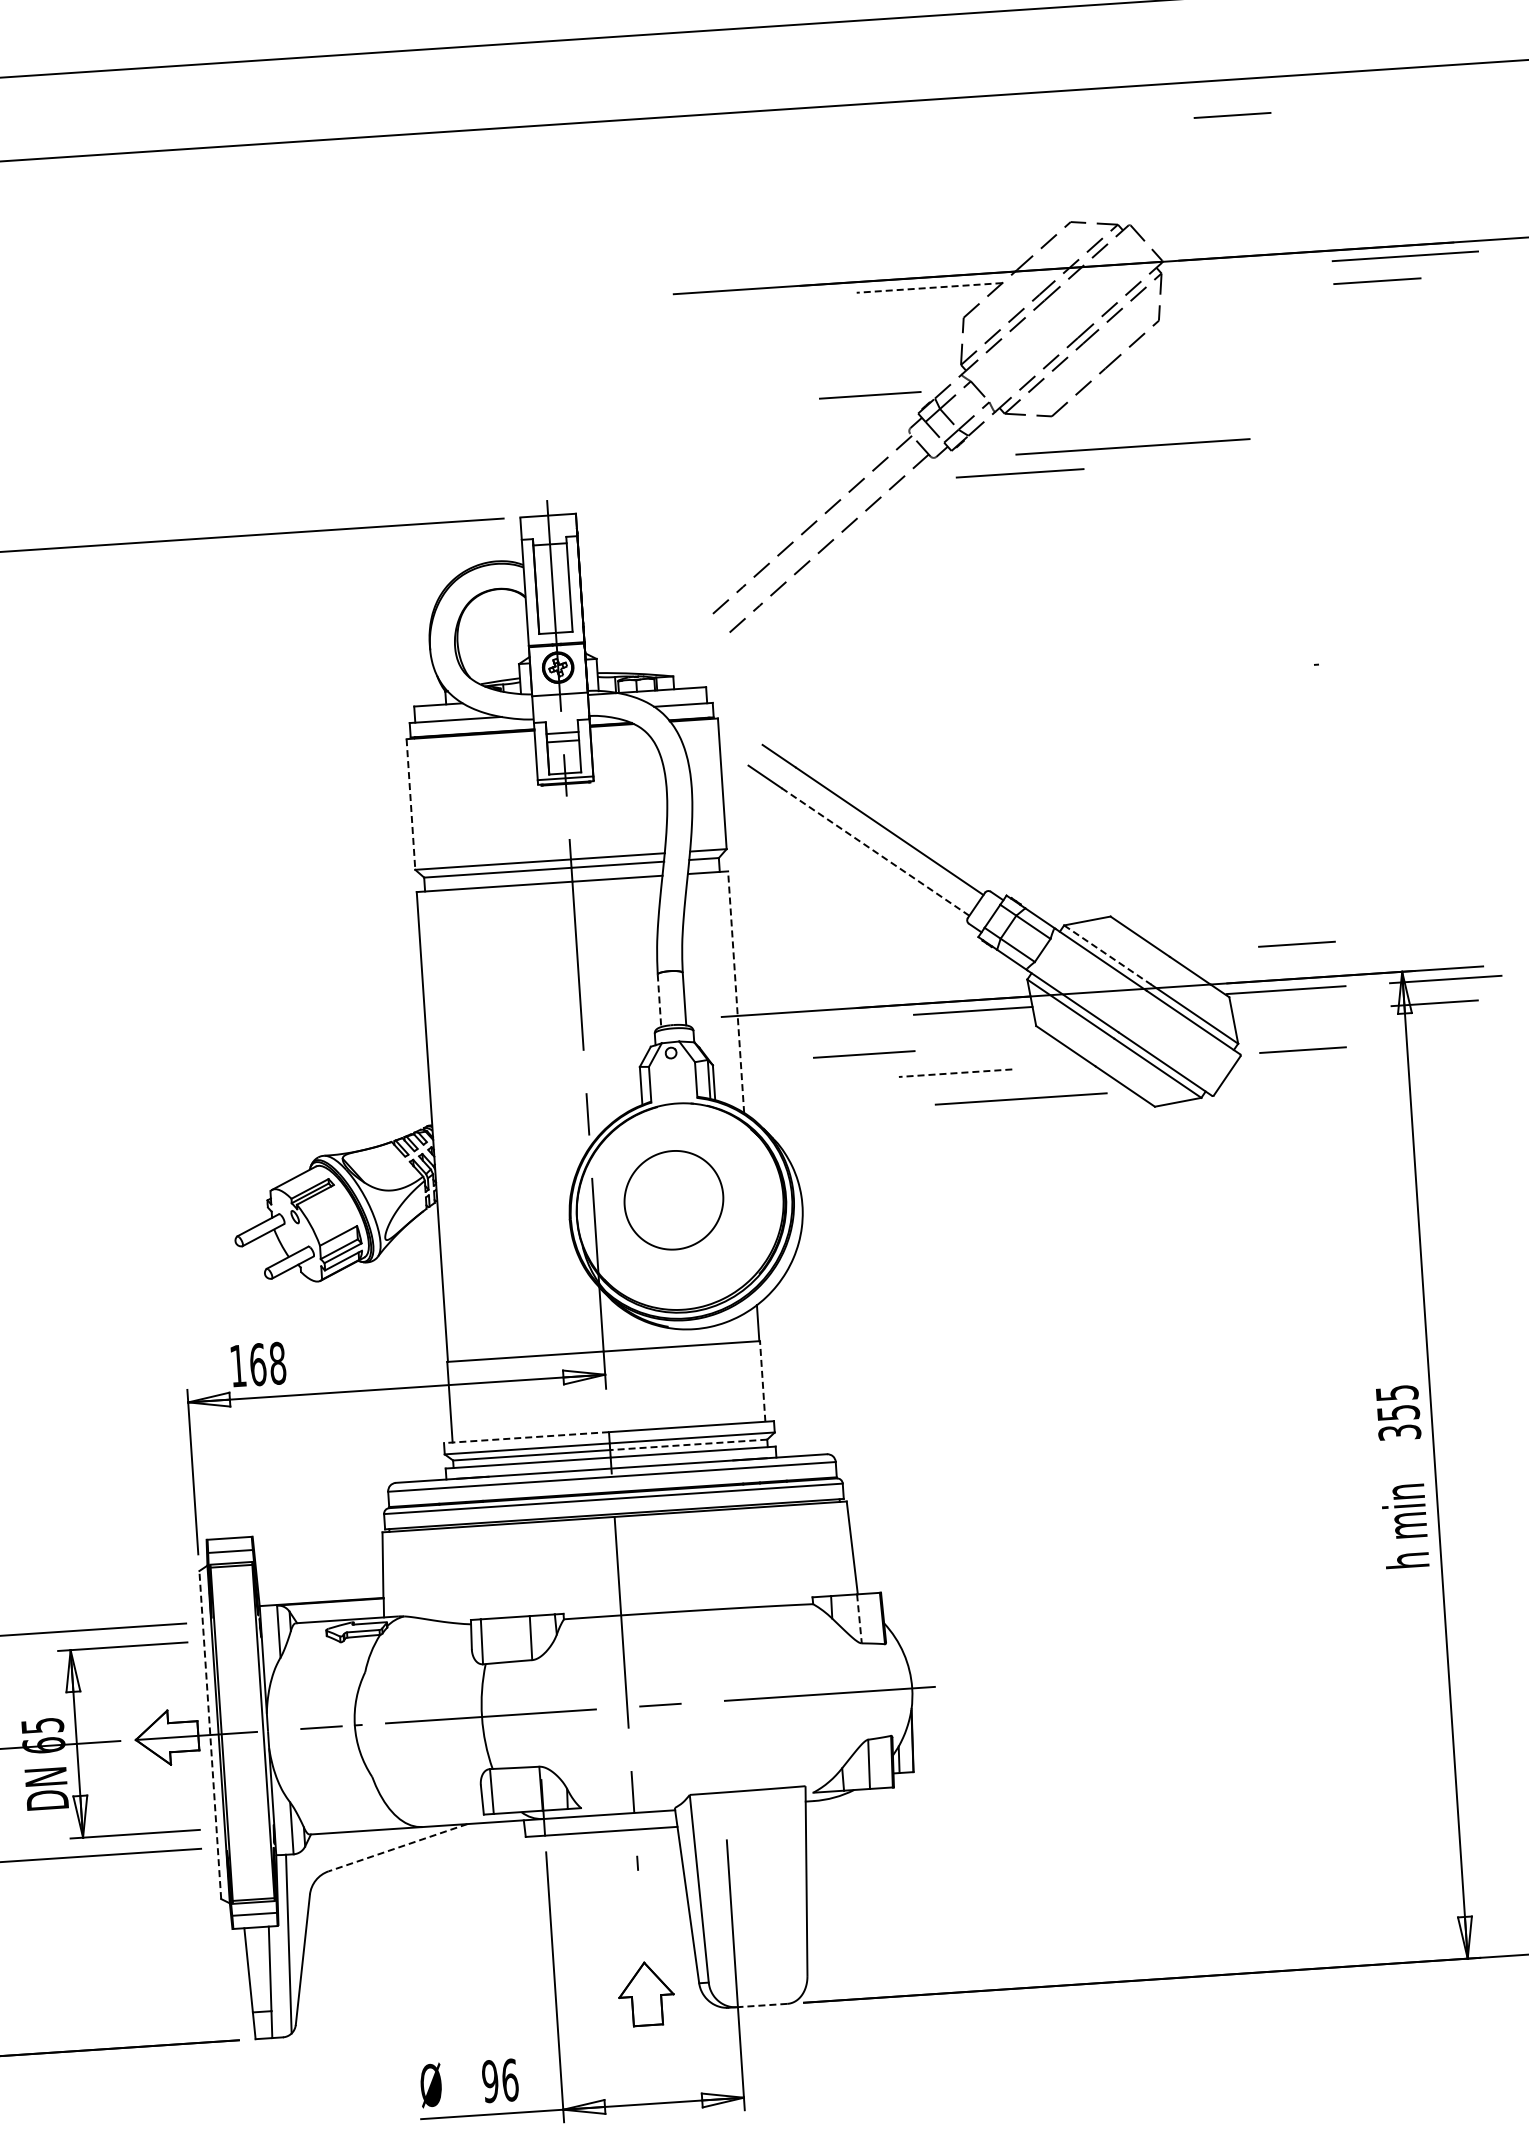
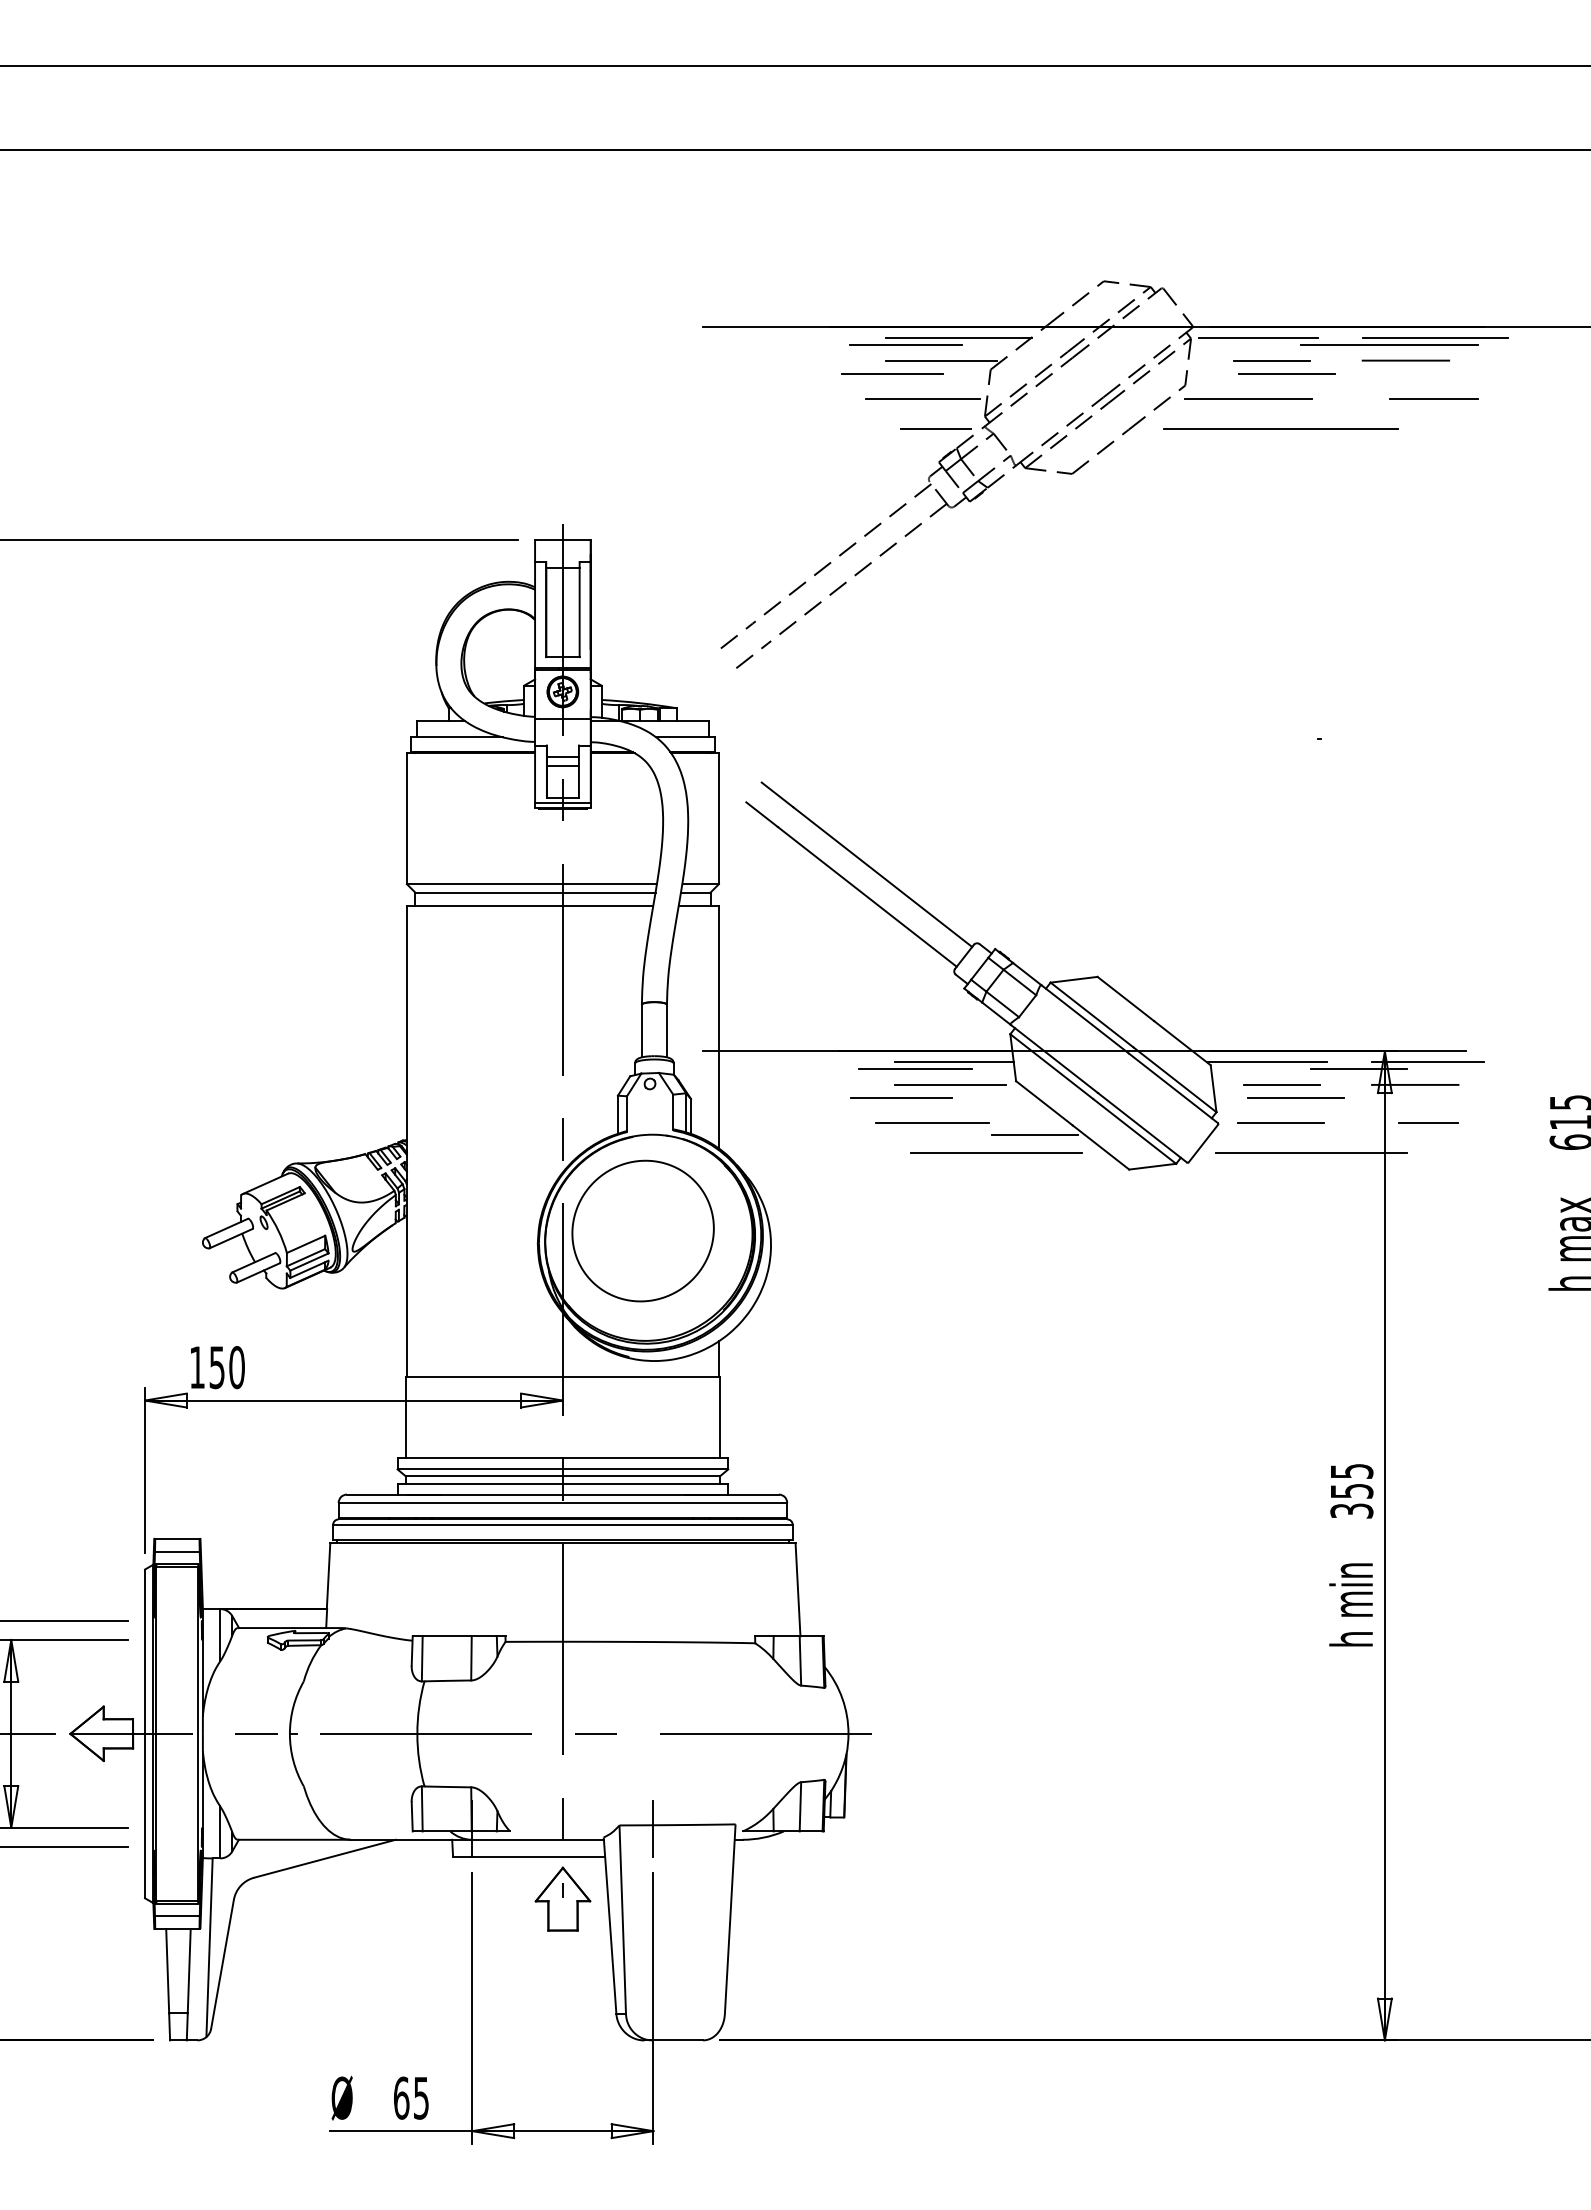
line: (1231, 115) -> (1271, 360), moved
line: (1359, 266) -> (1389, 344), added
line: (1228, 267) -> (1258, 337), added
line: (929, 287) -> (958, 337), dashed -> solid
line: (878, 298) -> (906, 344), added
line: (1259, 301) -> (1286, 373), added
line: (913, 311) -> (941, 360), added
line: (1407, 317) -> (1433, 398), added
line: (898, 350) -> (923, 398), added
line: (912, 380) -> (935, 428), added
line: (870, 394) -> (892, 373), moved
line: (1132, 446) -> (1280, 428), moved
line: (1019, 473) -> (1248, 398), moved
line: (410, 805) -> (406, 819), dashed -> solid
line: (874, 851) -> (866, 896), dashed -> solid
line: (1296, 943) -> (1281, 1084), moved
line: (1108, 955) -> (1092, 1015), dashed -> solid
line: (1377, 991) -> (1358, 1069), added
line: (735, 992) -> (718, 1027), dashed -> solid
line: (659, 1001) -> (641, 1031), dashed -> solid
line: (935, 1021) -> (915, 1069), added
line: (1317, 1024) -> (1296, 1098), added
line: (970, 1033) -> (950, 1084), added
line: (1450, 1039) -> (1428, 1122), added
line: (864, 1053) -> (901, 1097), moved
line: (955, 1072) -> (932, 1122), dashed -> solid
line: (1335, 1077) -> (1311, 1152), added
line: (1059, 1078) -> (1035, 1135), added
part: (673, 1199) -> (642, 1230), size x1.43
text: (267, 1364) -> (226, 1367), 168 -> 150
line: (762, 1381) -> (719, 1417), dashed -> solid
line: (526, 1438) -> (480, 1458), dashed -> solid
line: (688, 1445) -> (641, 1476), dashed -> solid
line: (859, 1619) -> (800, 1661), dashed -> solid
line: (210, 1734) -> (145, 1733), dashed -> solid
line: (723, 1795) -> (653, 1828), added
line: (397, 1847) -> (324, 1858), dashed -> solid
part: (645, 1993) -> (562, 1898), moved
line: (761, 2005) -> (677, 2040), dashed -> solid
text: (500, 2080) -> (411, 2097), 96 -> 65

